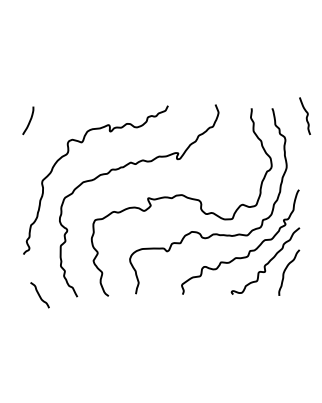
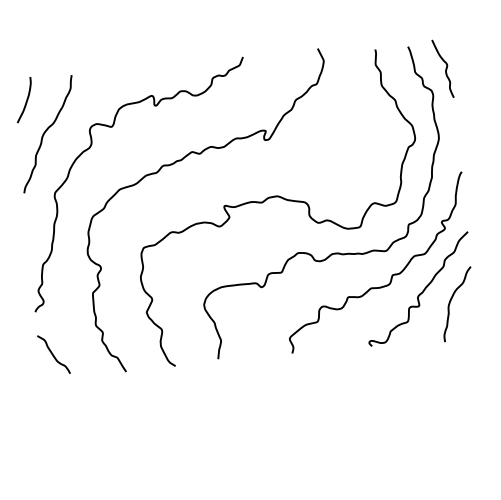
curve: (306, 115) -> (445, 67), moved
curve: (40, 142) -> (46, 132), added
curve: (39, 295) -> (53, 355), moved

